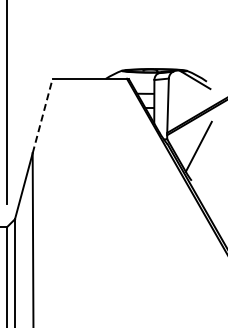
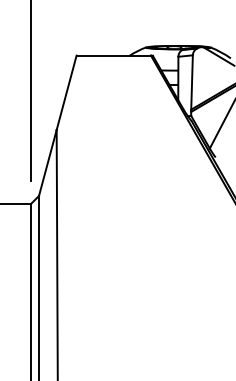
line: (42, 115) -> (66, 92), dashed -> solid

